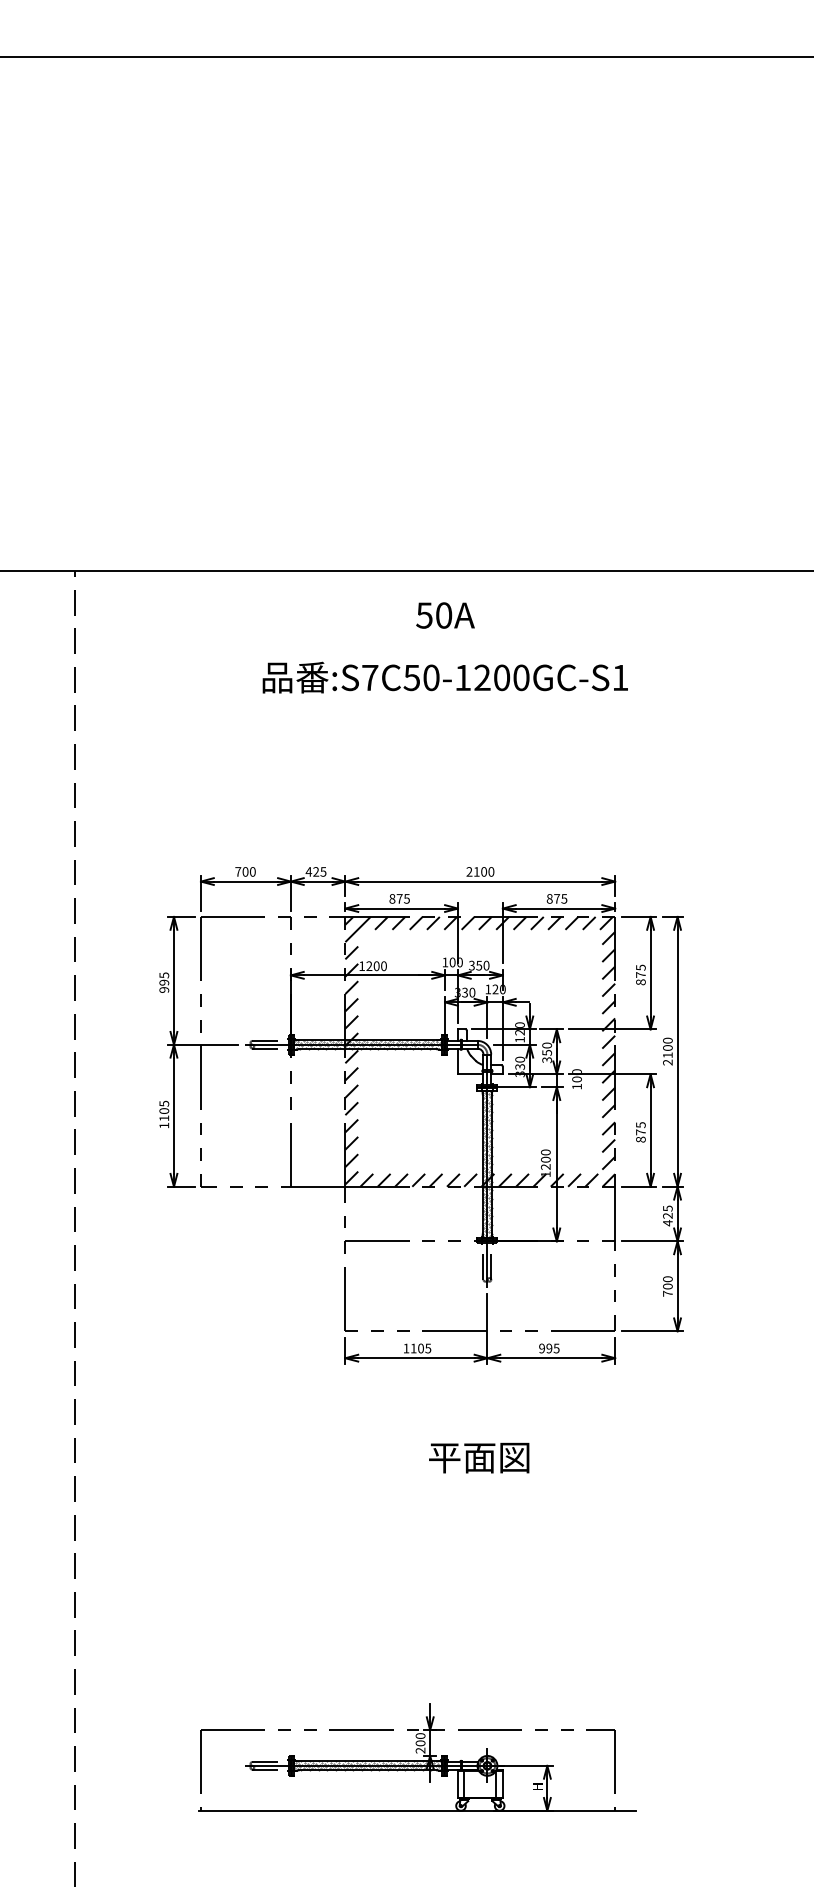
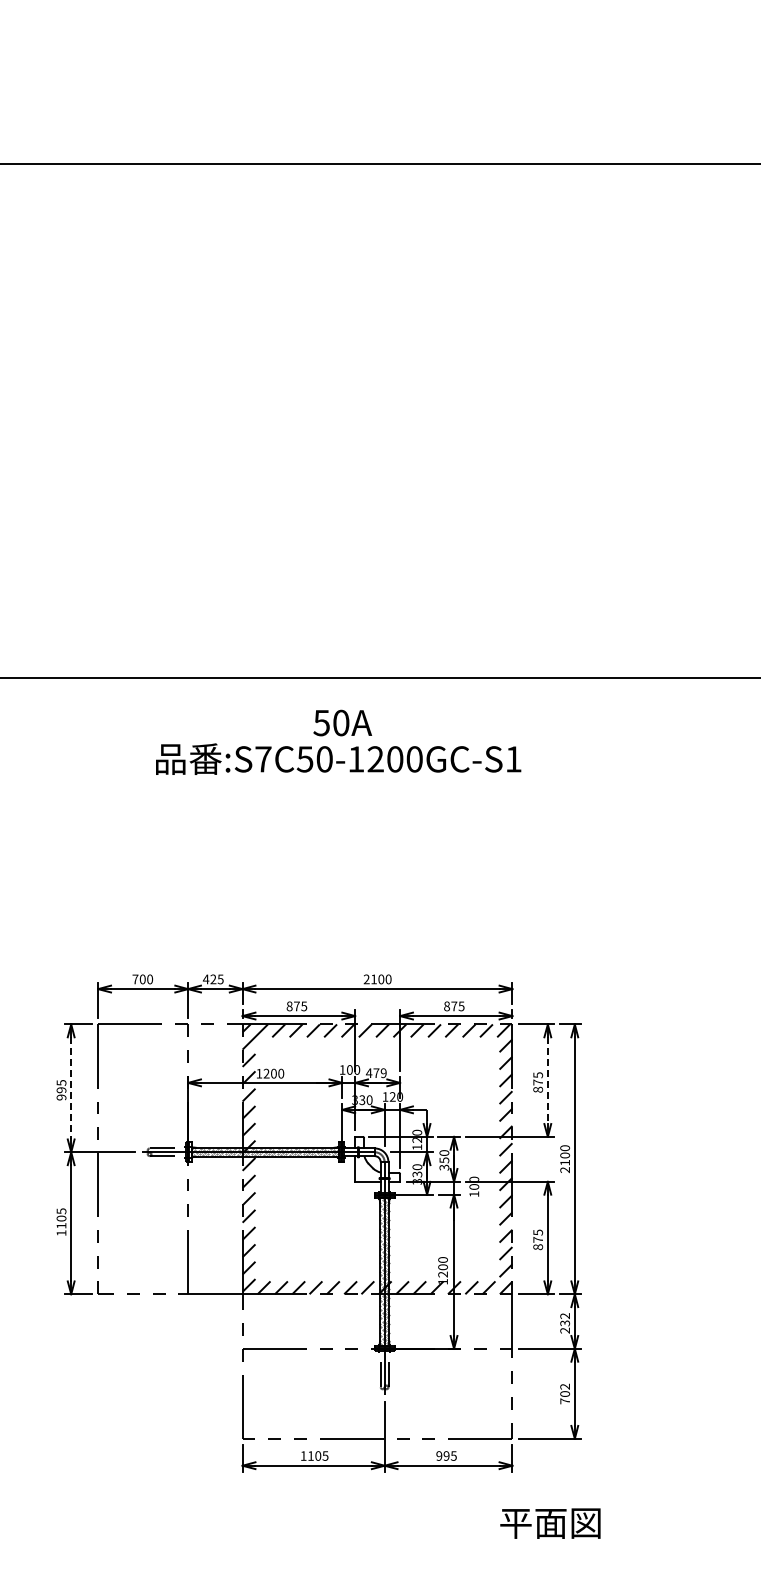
text: (444, 677) -> (337, 759), moved
text: (478, 965) -> (375, 1073), 350 -> 479
line: (650, 973) -> (547, 1081), solid -> dashed
line: (174, 981) -> (71, 1089), solid -> dashed
text: (667, 1215) -> (564, 1323), 425 -> 232
text: (667, 1279) -> (564, 1387), 700 -> 702
text: (479, 1457) -> (550, 1523), moved

